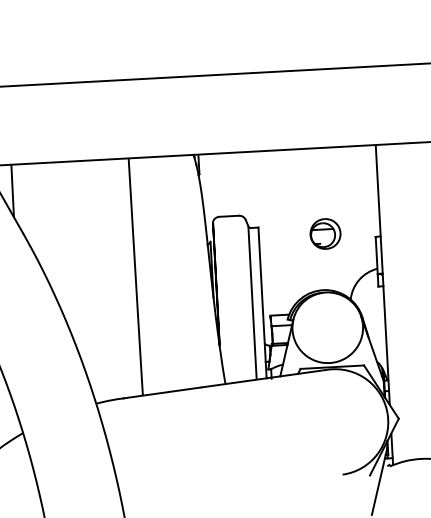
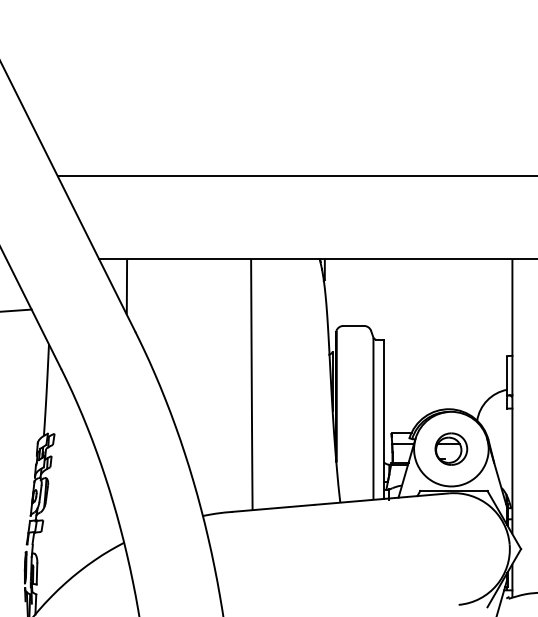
part: (325, 233) -> (451, 448), moved

